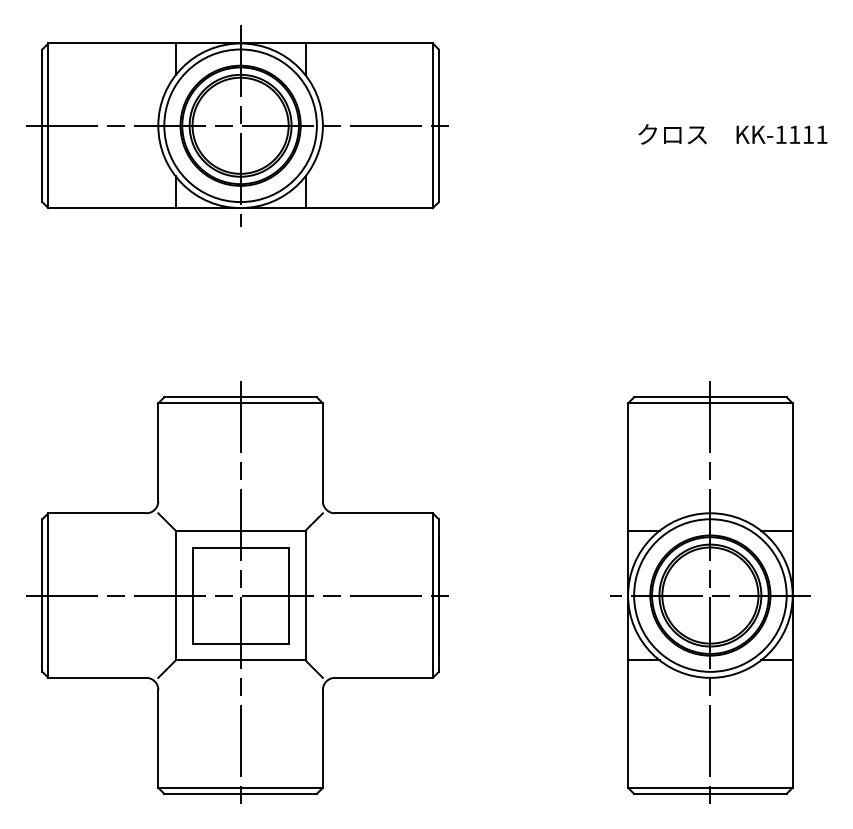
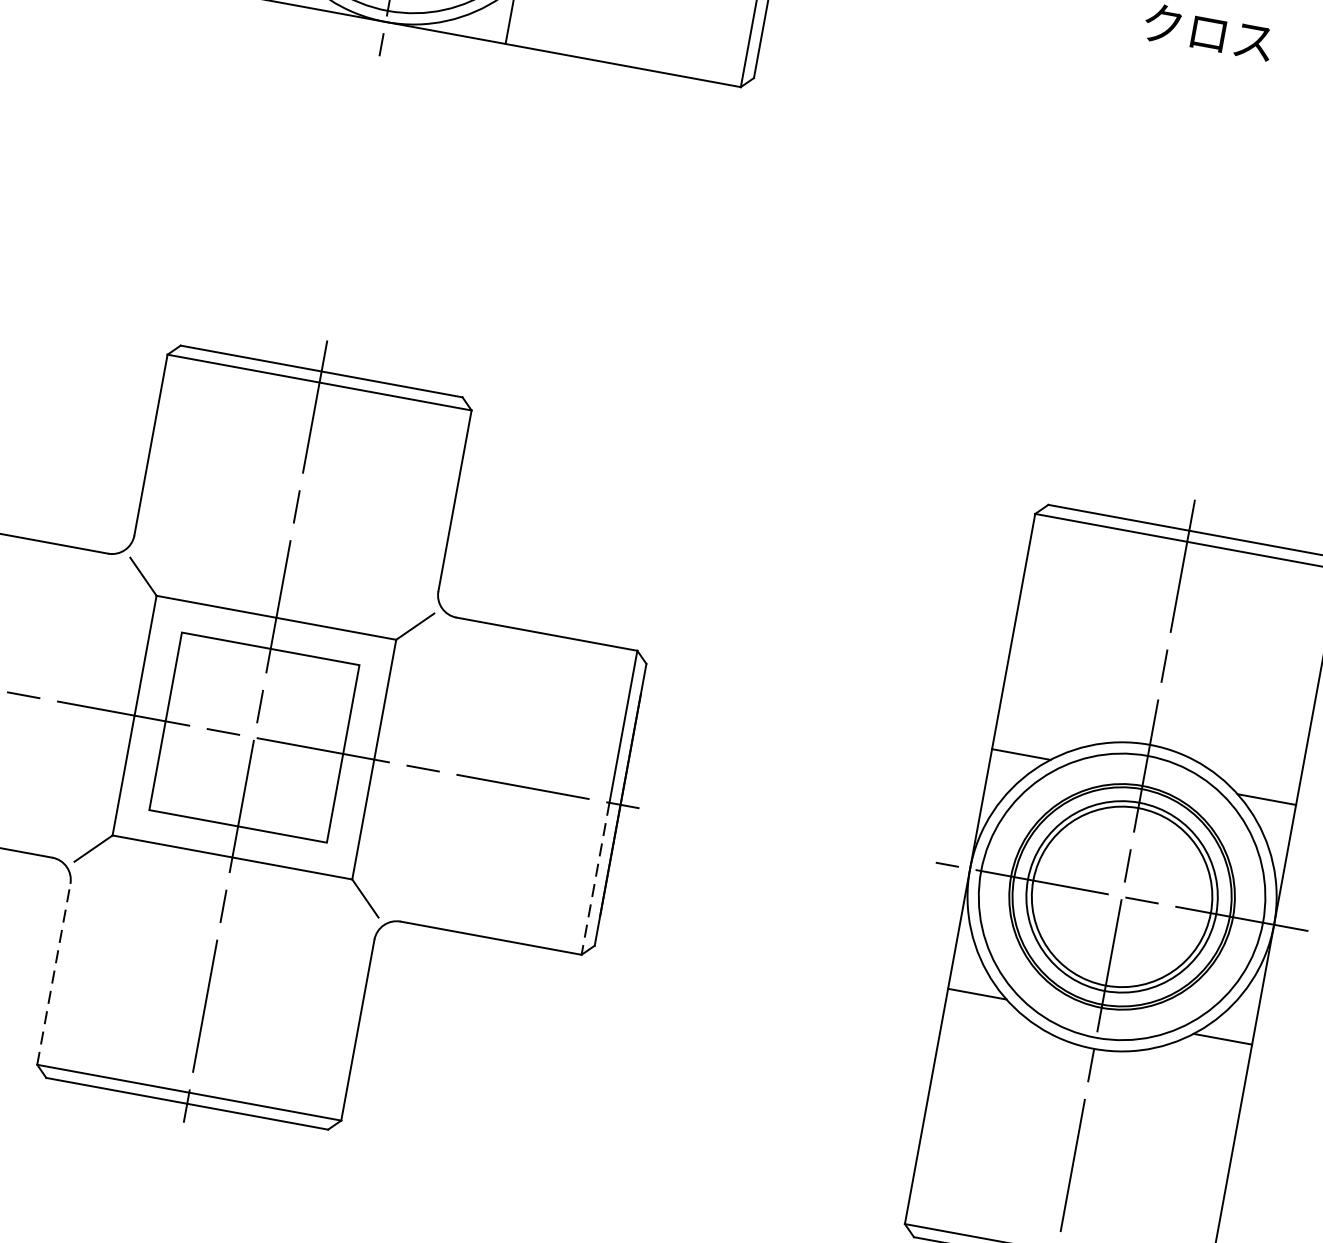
line: (432, 637) -> (594, 880), solid -> dashed
line: (158, 738) -> (54, 973), solid -> dashed

